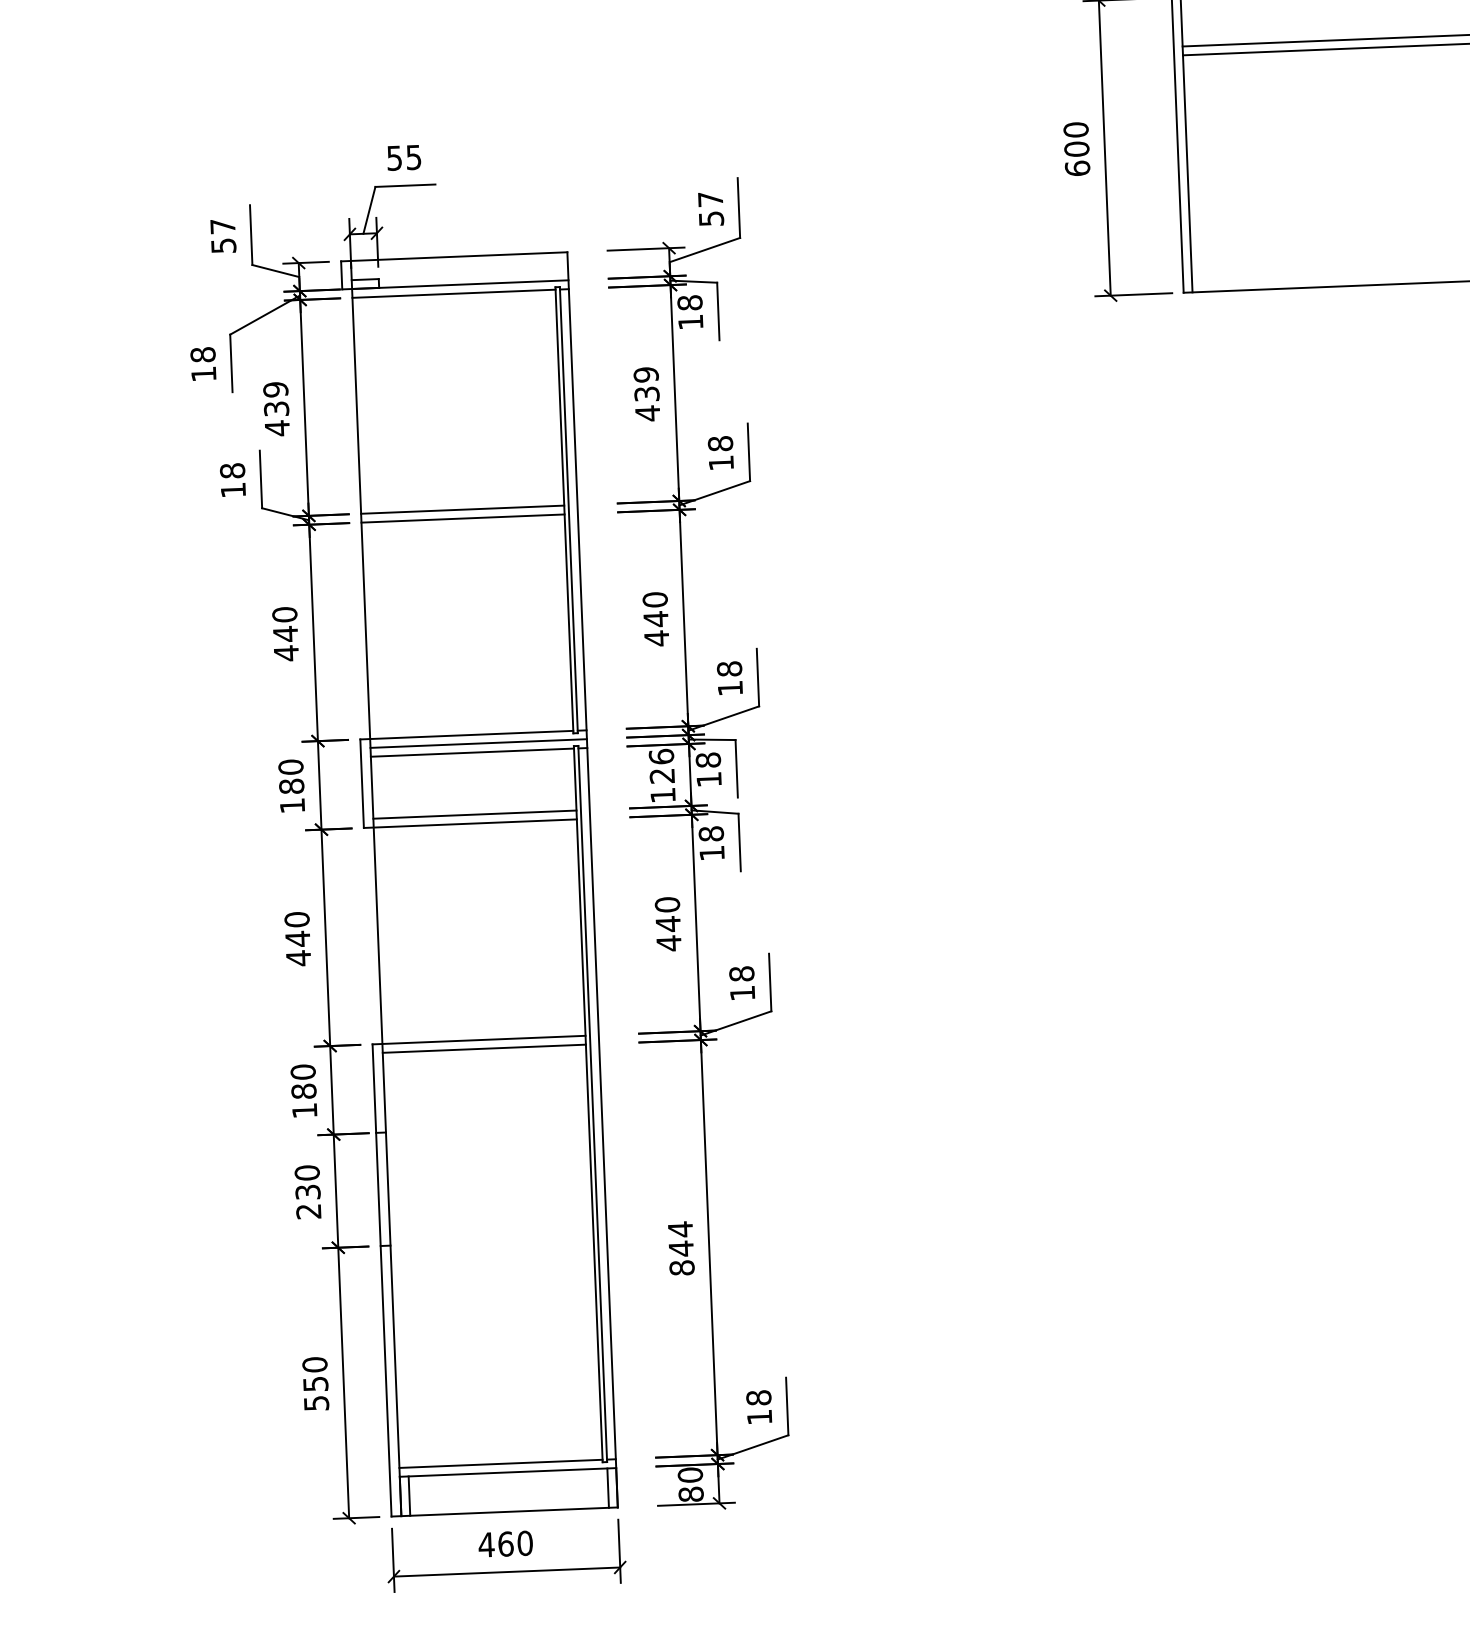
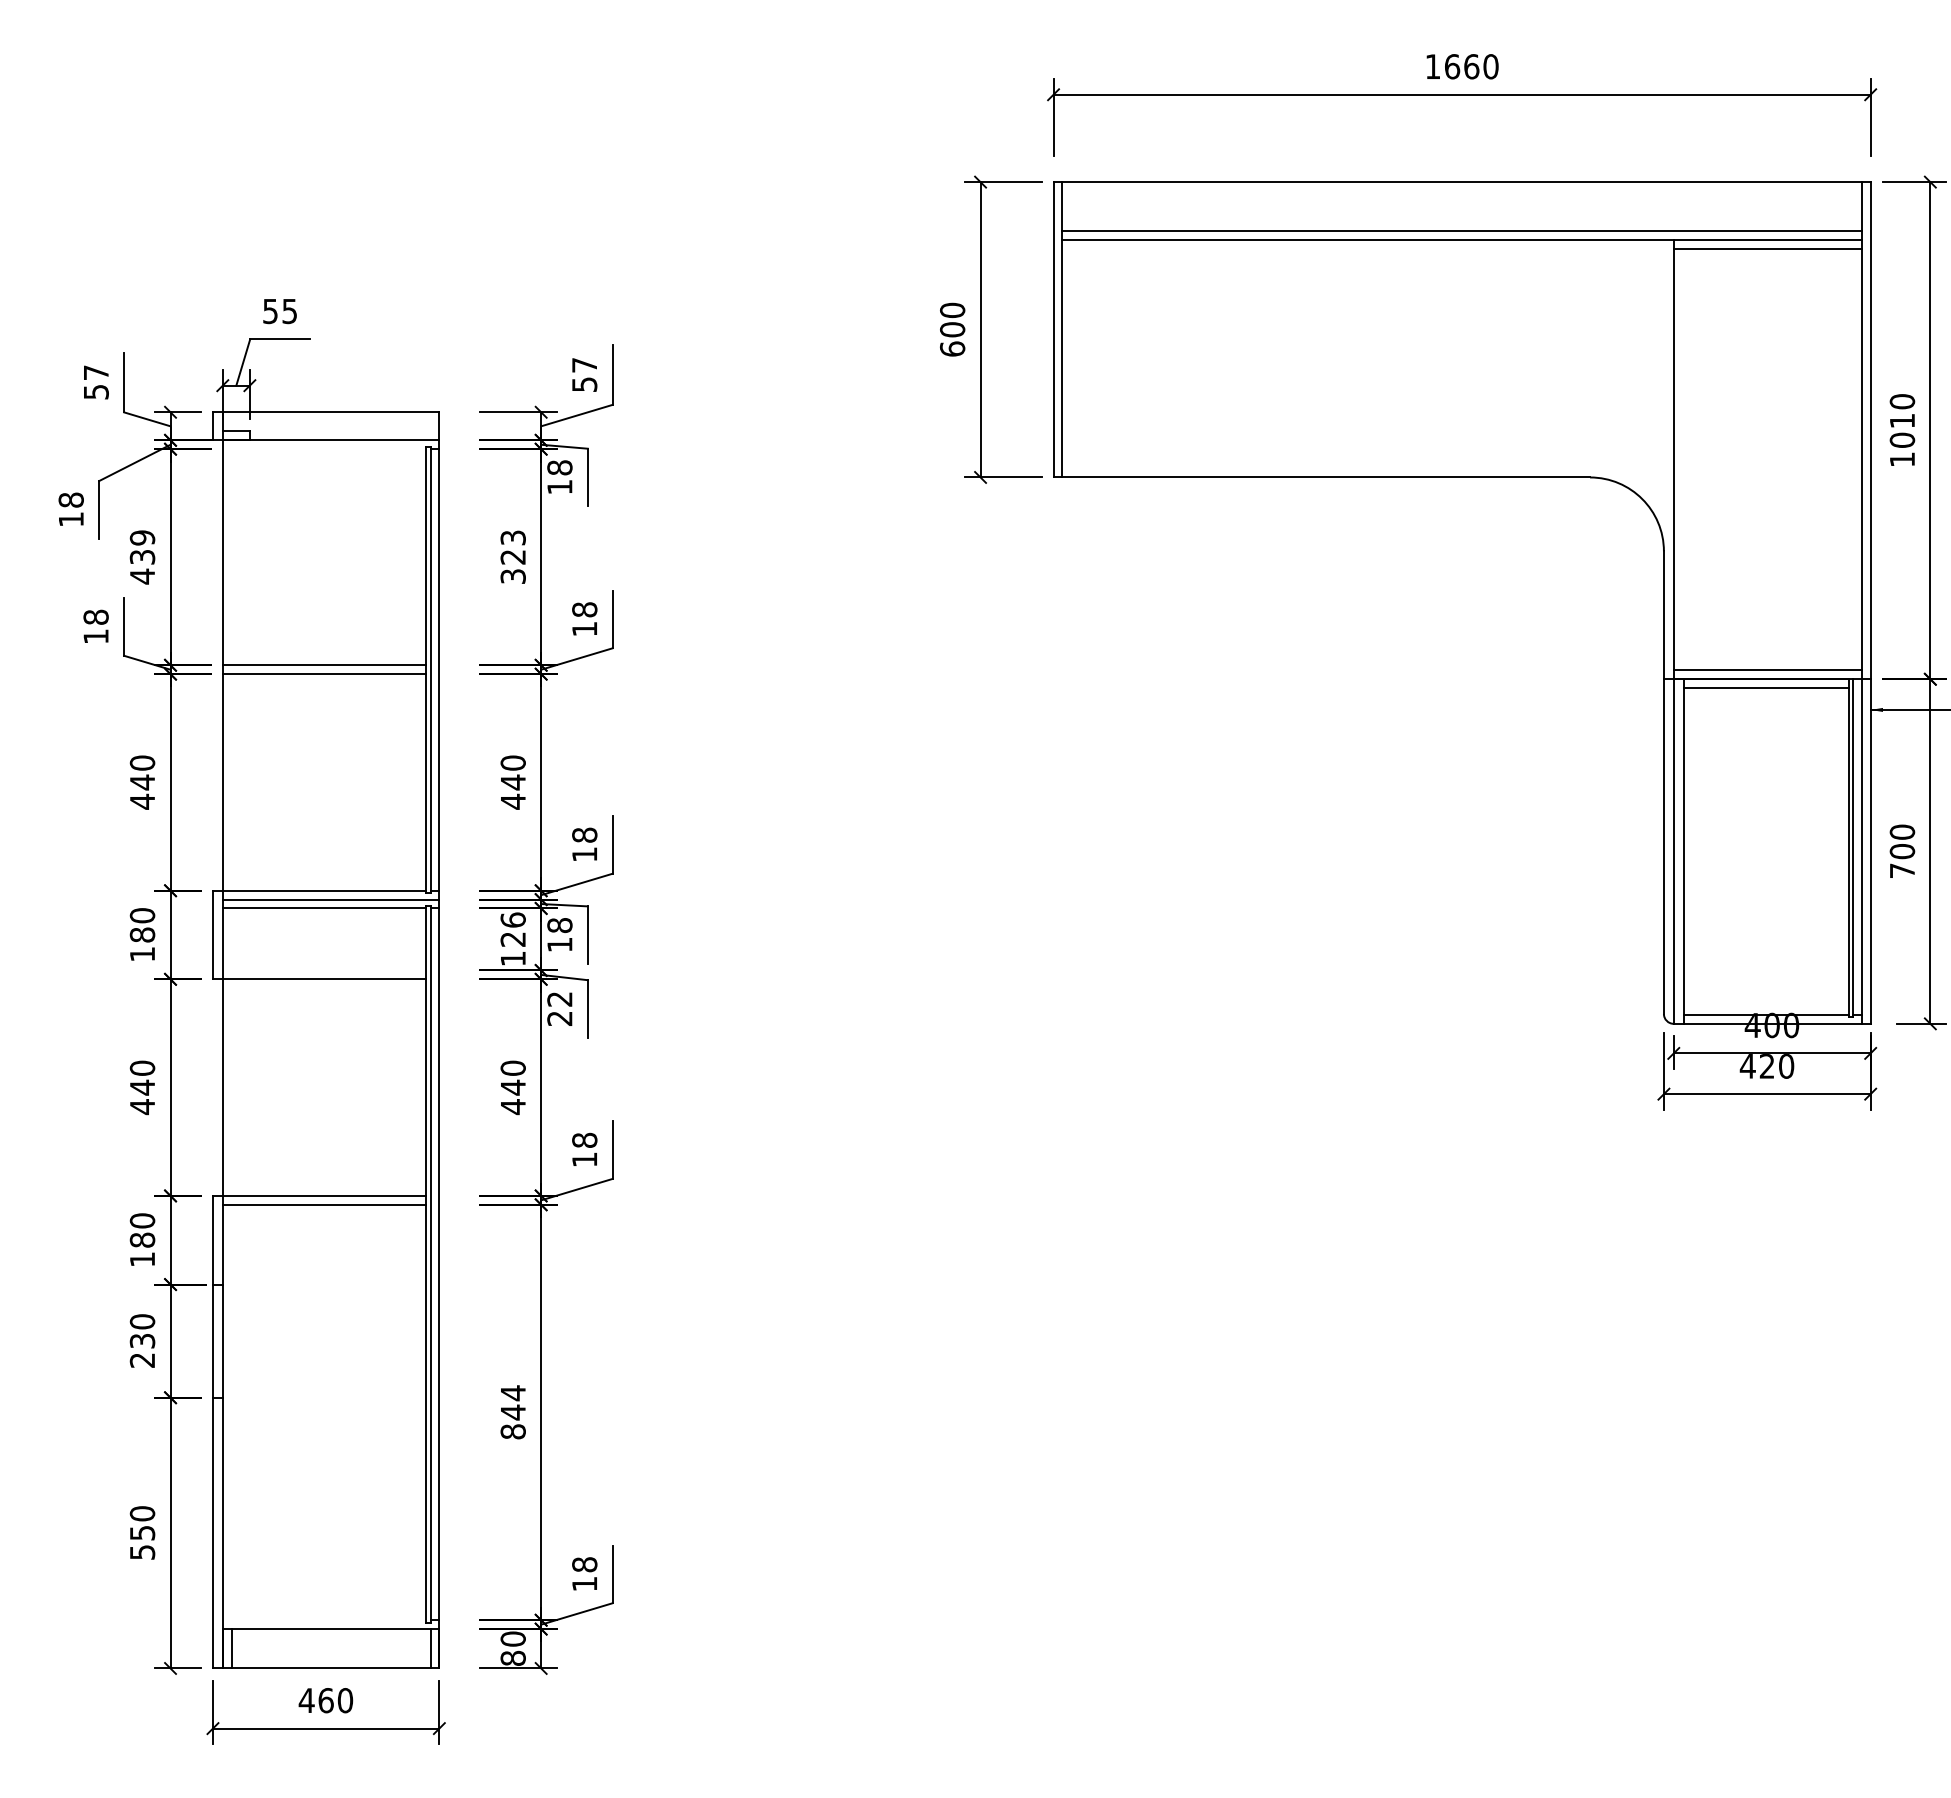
line: (454, 294) -> (324, 449), removed
text: (646, 394) -> (512, 557), 439 -> 323
line: (474, 814) -> (324, 970), removed
text: (711, 843) -> (559, 1008), 18 -> 22
line: (501, 1464) -> (324, 1620), removed

